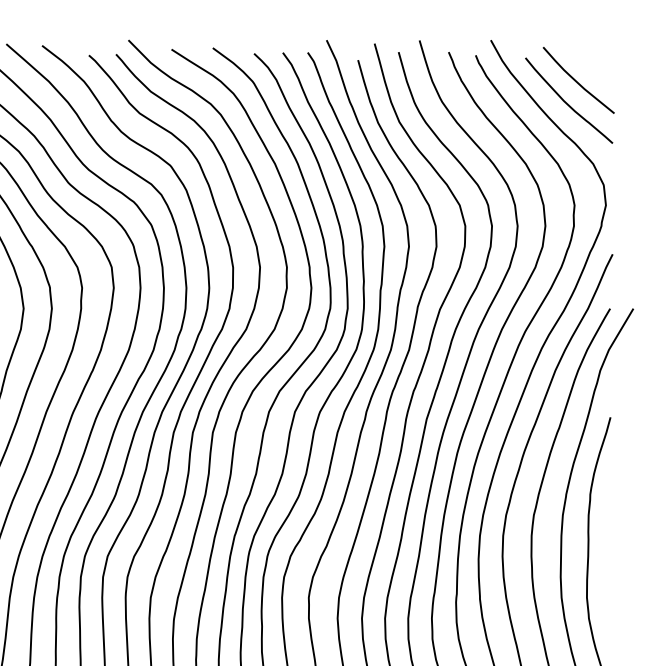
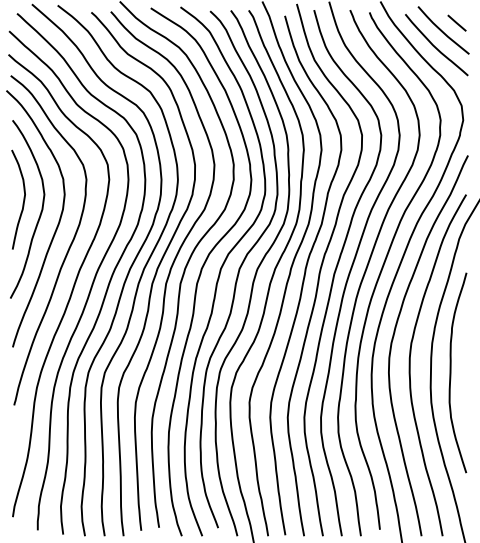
line: (596, 69) -> (456, 22), added

